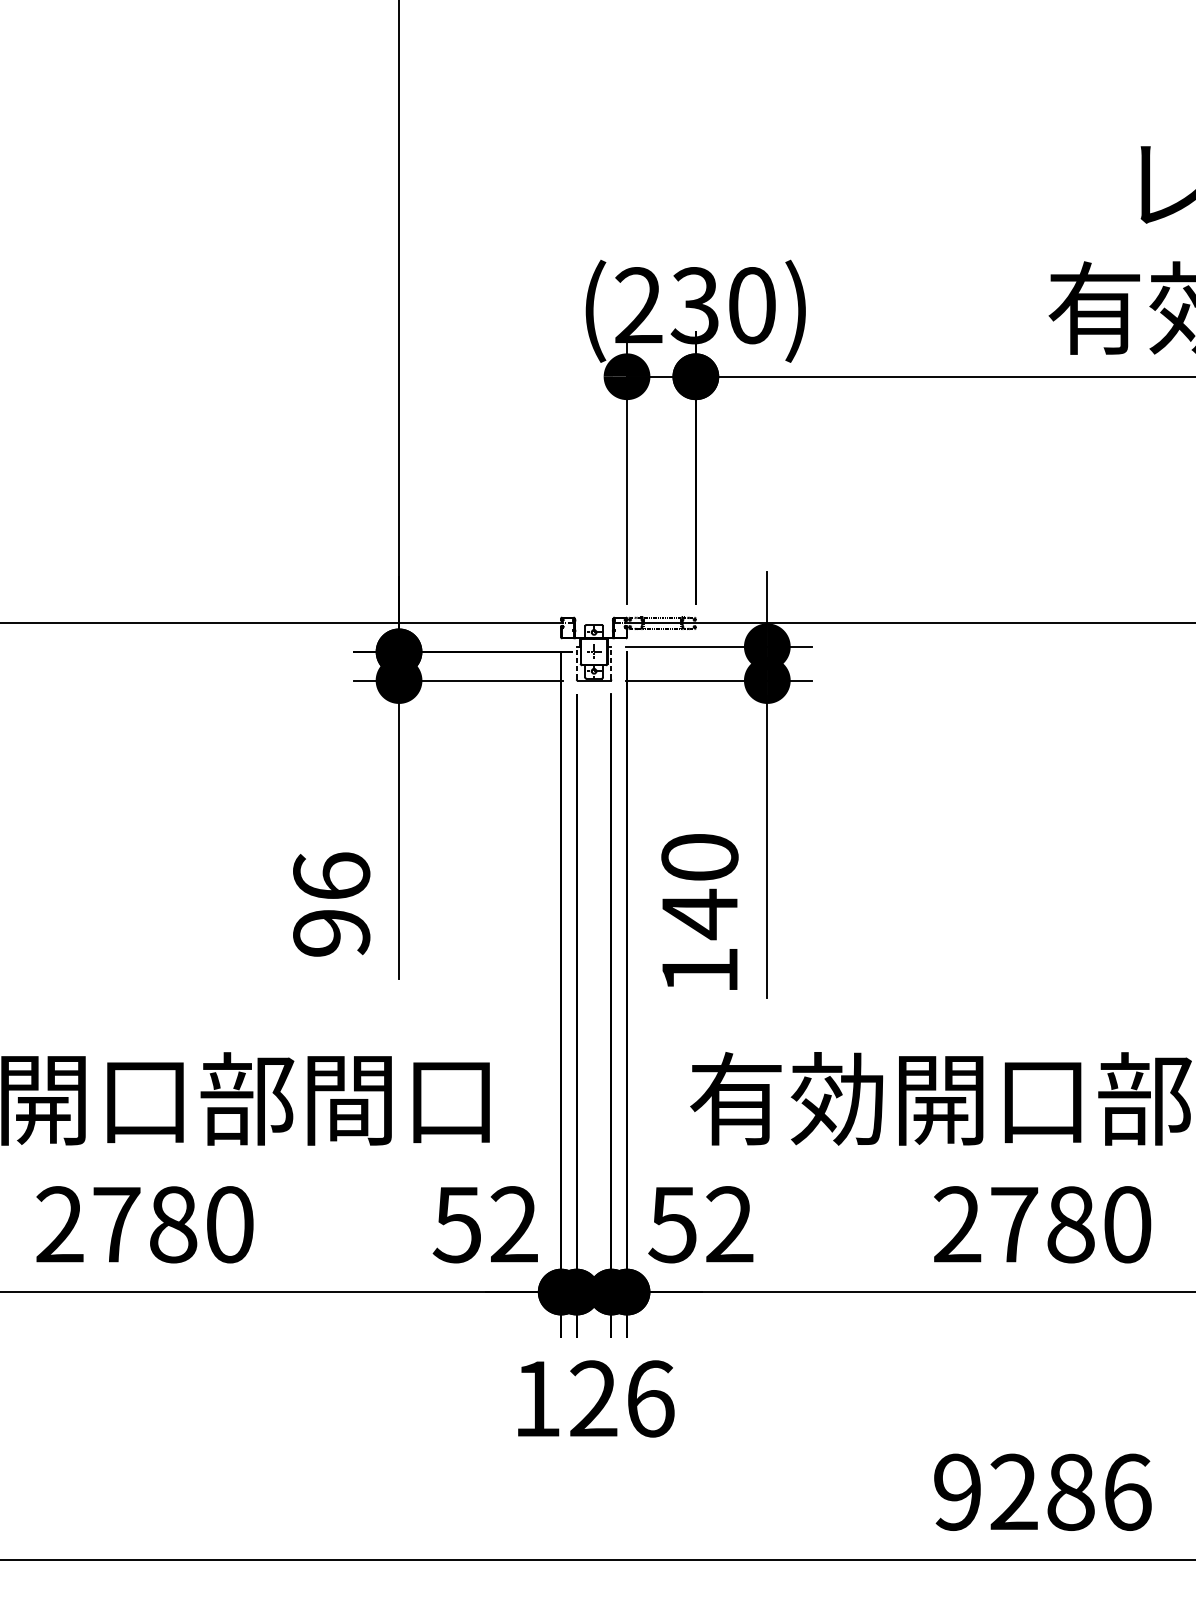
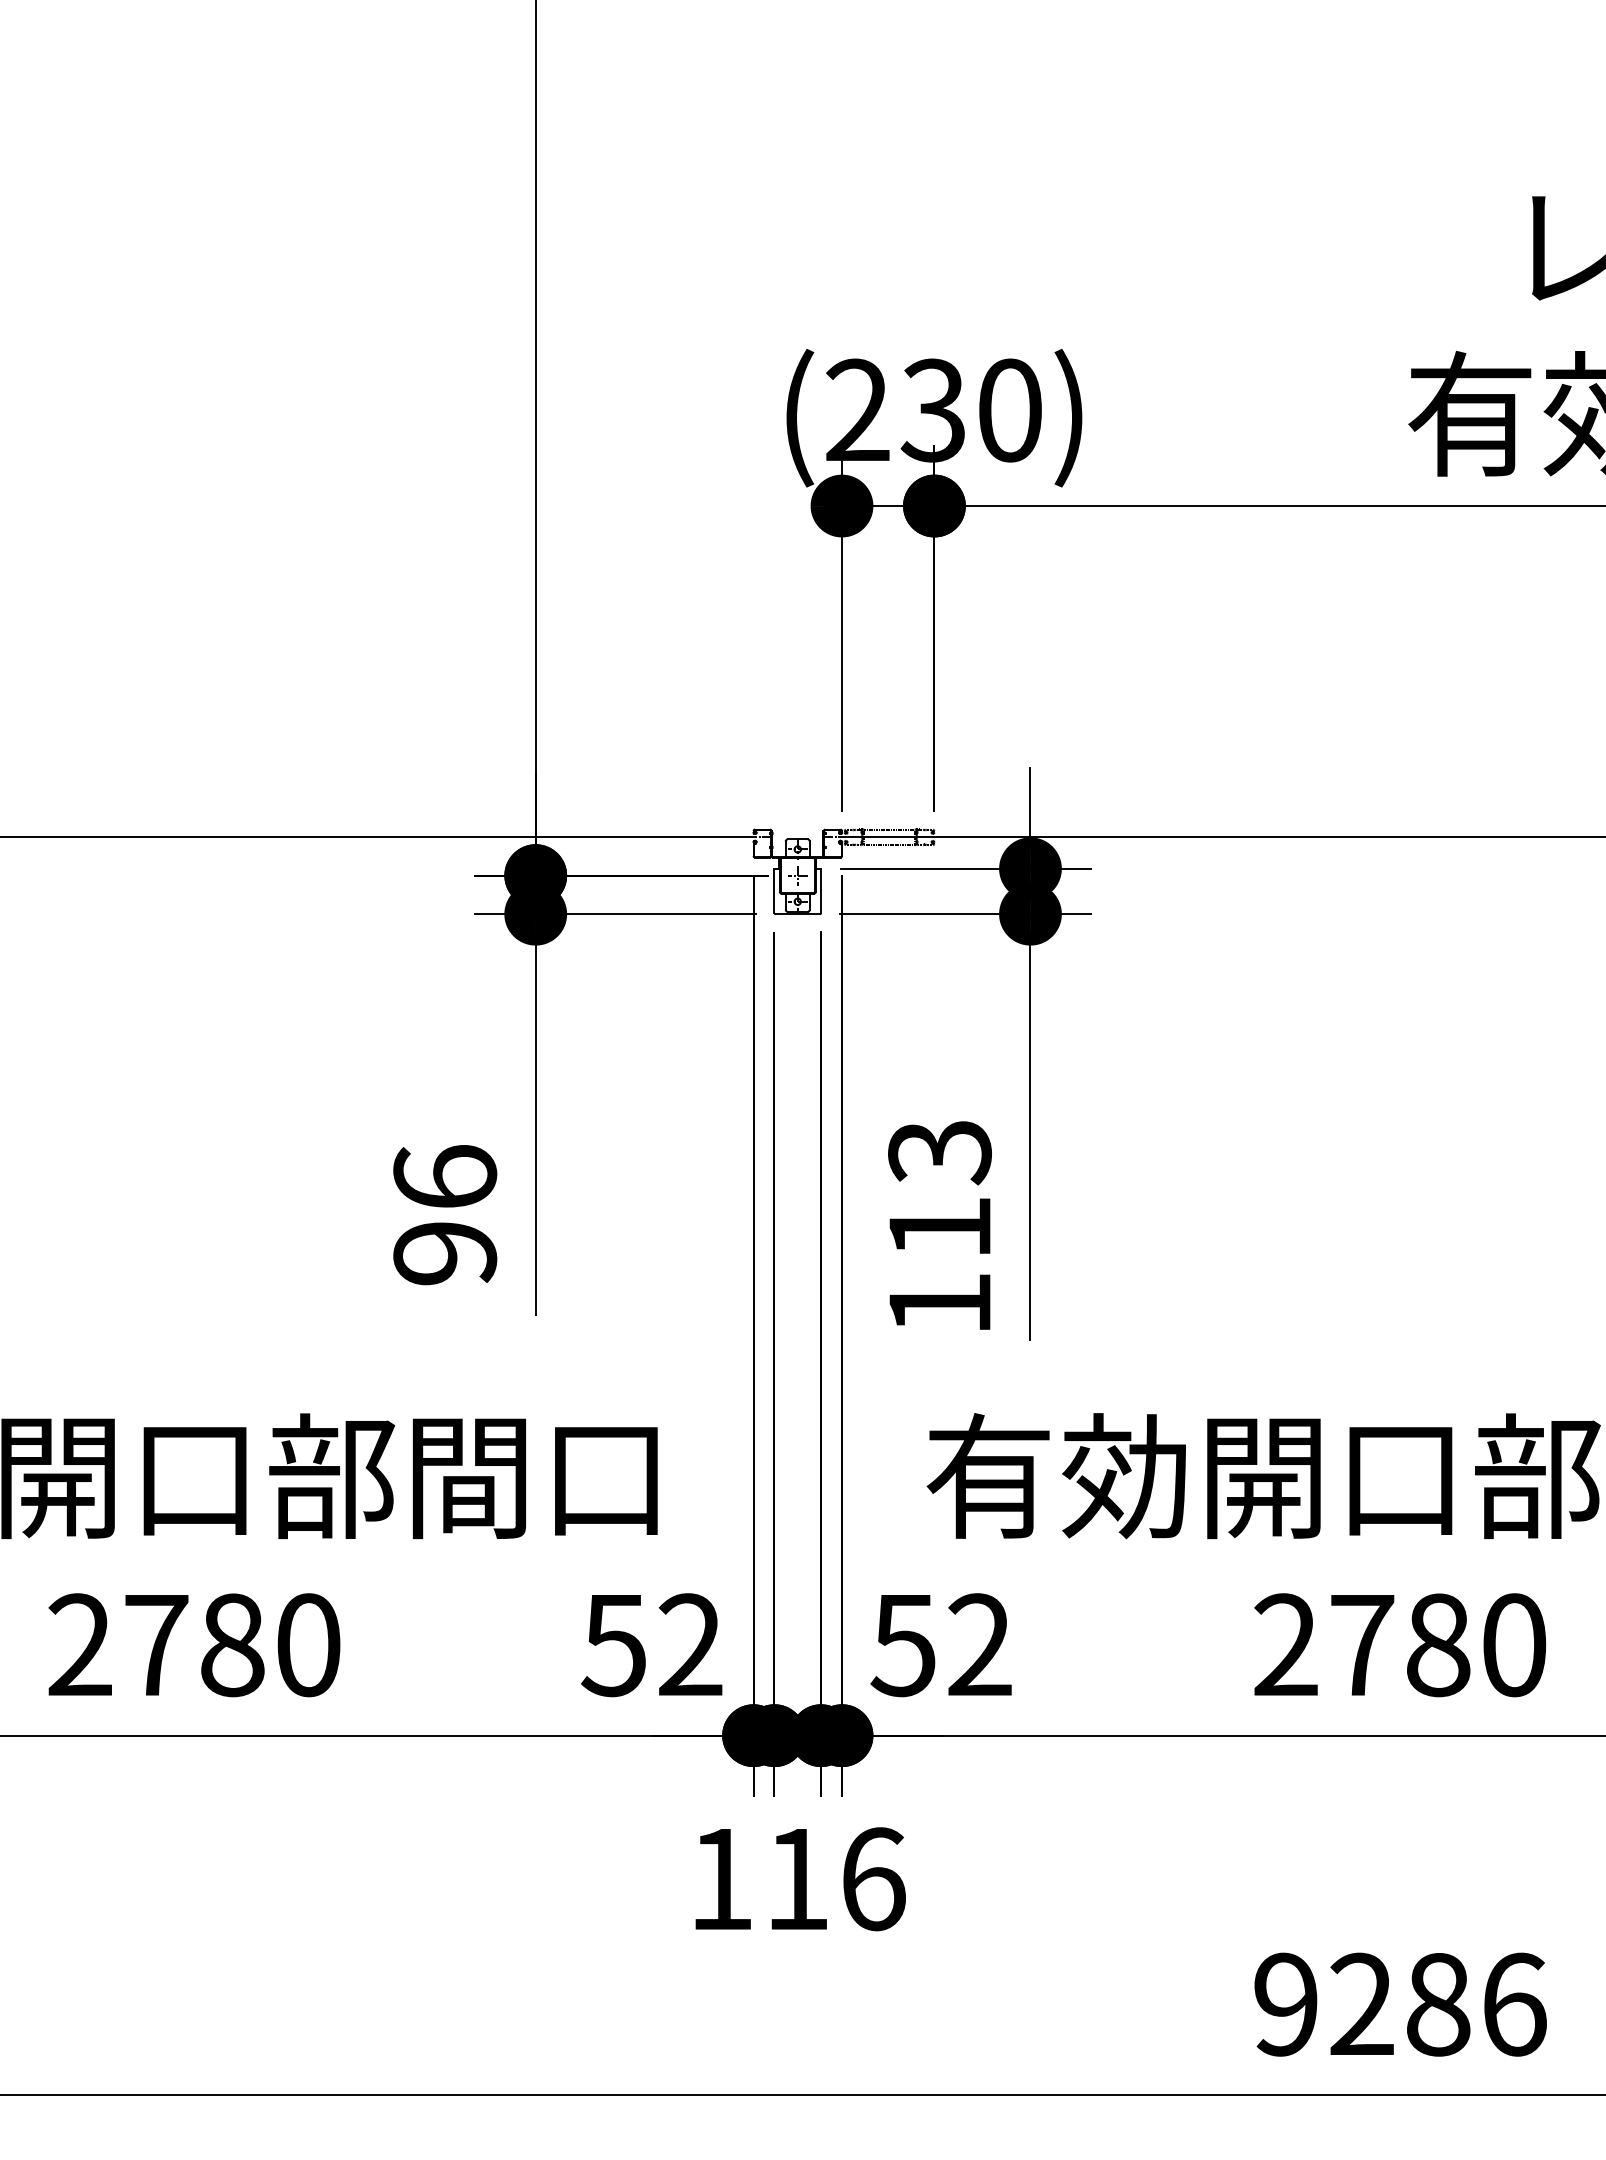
line: (576, 662) -> (774, 890), dashed -> solid
line: (611, 662) -> (821, 890), dashed -> solid
text: (699, 887) -> (939, 1191), 140 -> 113
text: (593, 1398) -> (796, 1878), 126 -> 116

